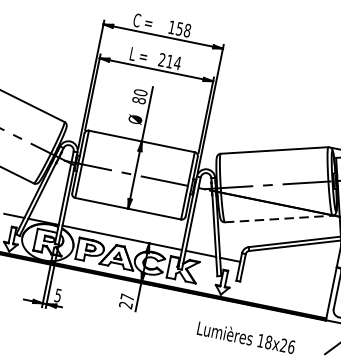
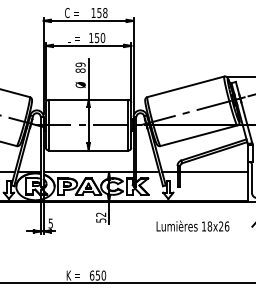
text: (170, 62) -> (97, 38), 214 -> 150
text: (140, 92) -> (80, 64), 80 -> 89
line: (278, 218) -> (198, 135), dashed -> solid
line: (289, 271) -> (214, 172), added
text: (127, 301) -> (101, 217), 27 -> 52

